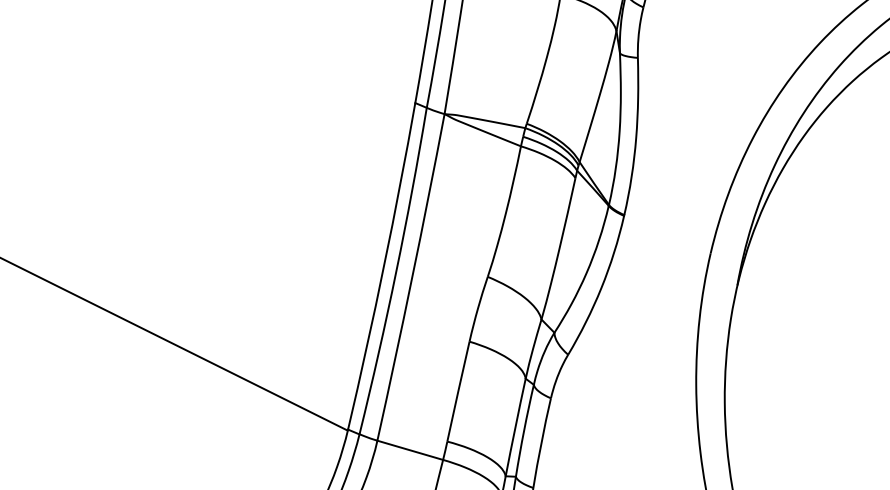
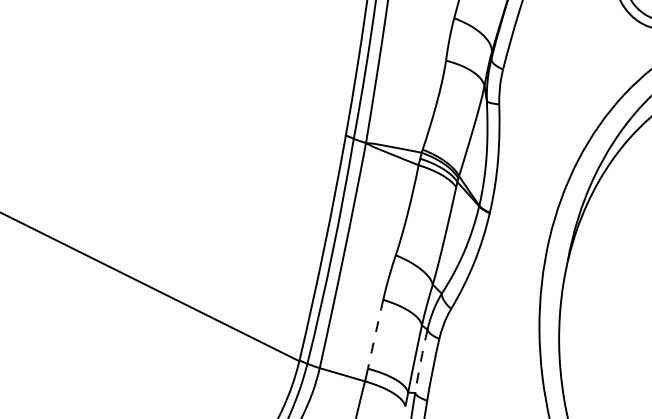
arc: (458, 391) -> (375, 334), solid -> dashed
arc: (523, 431) -> (420, 361), solid -> dashed

